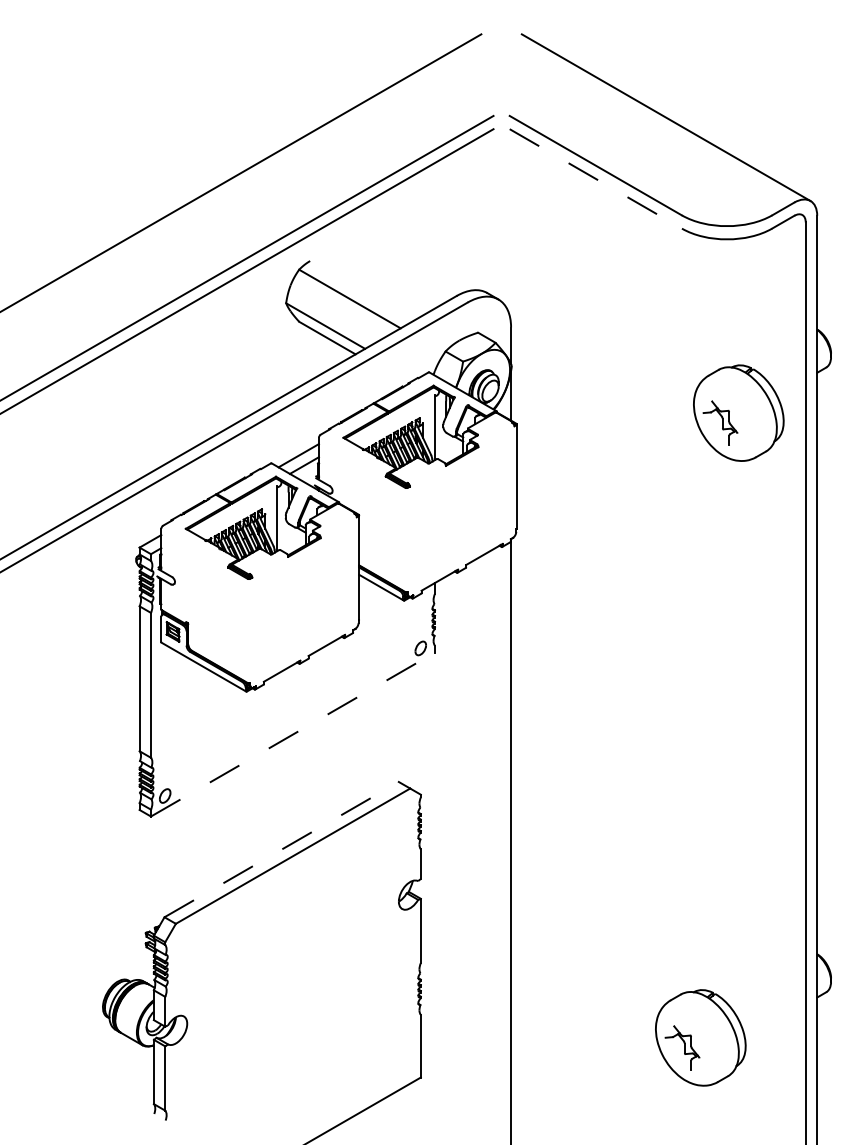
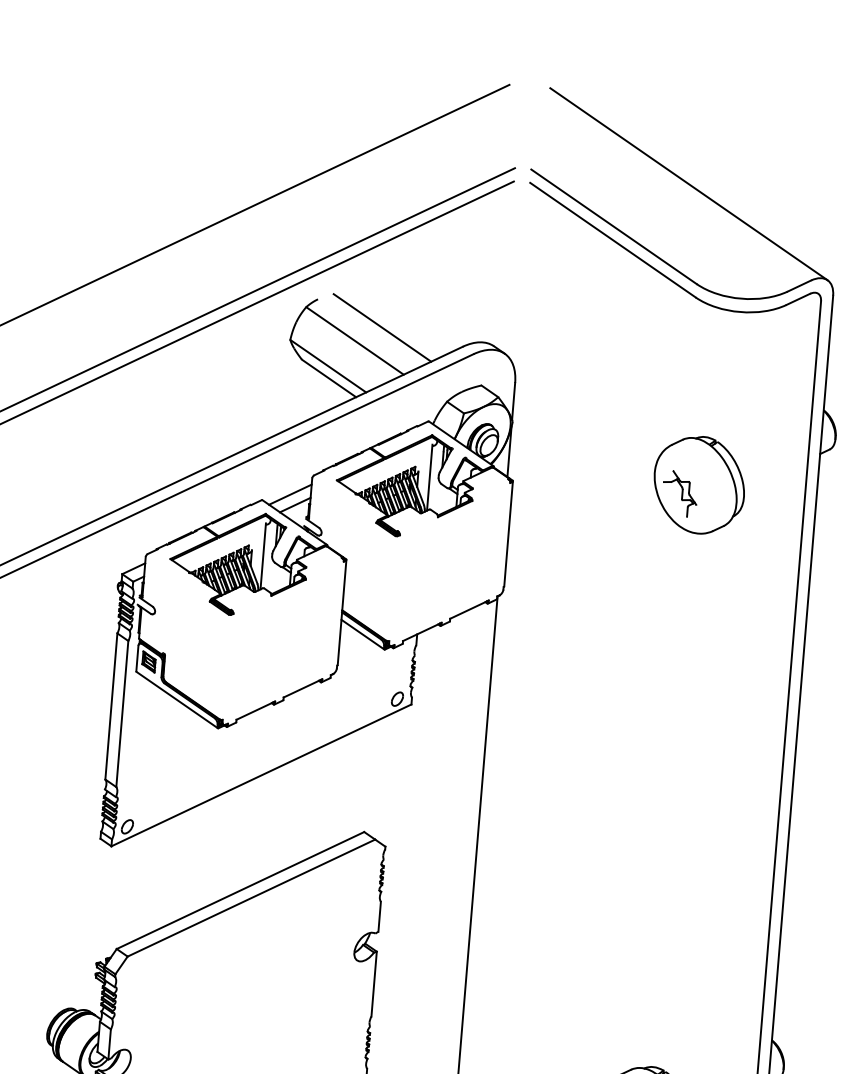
line: (596, 179) -> (613, 240), dashed -> solid
line: (375, 283) -> (382, 327), added
part: (738, 412) -> (699, 484), moved
line: (292, 734) -> (260, 775), dashed -> solid
line: (282, 849) -> (241, 890), dashed -> solid

